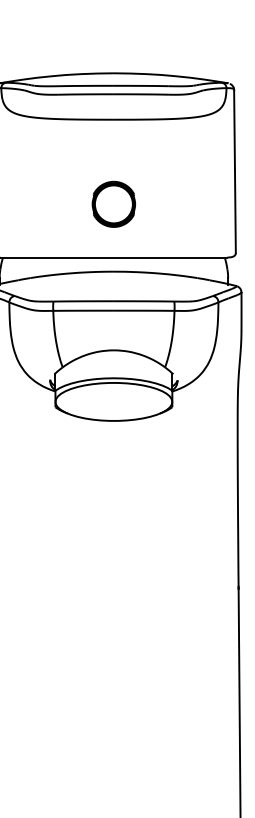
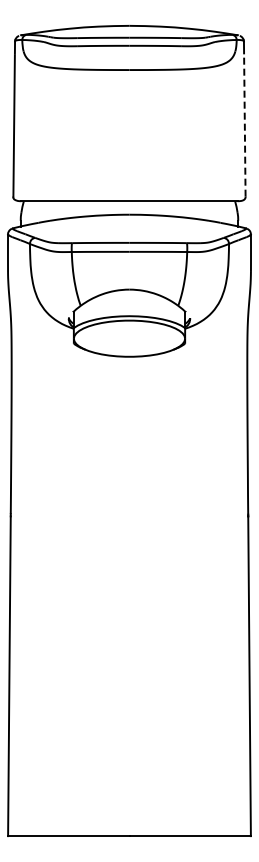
line: (234, 177) -> (244, 125), solid -> dashed
part: (113, 204) -> (129, 150), removed

